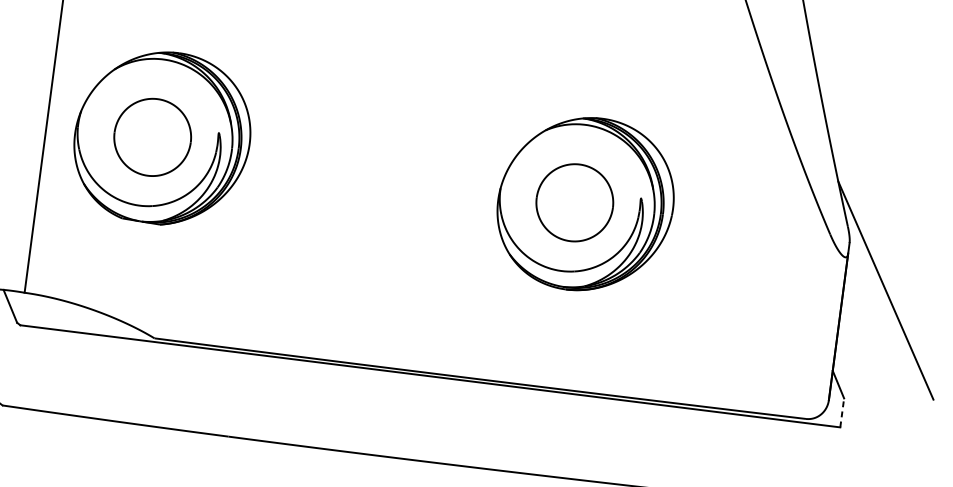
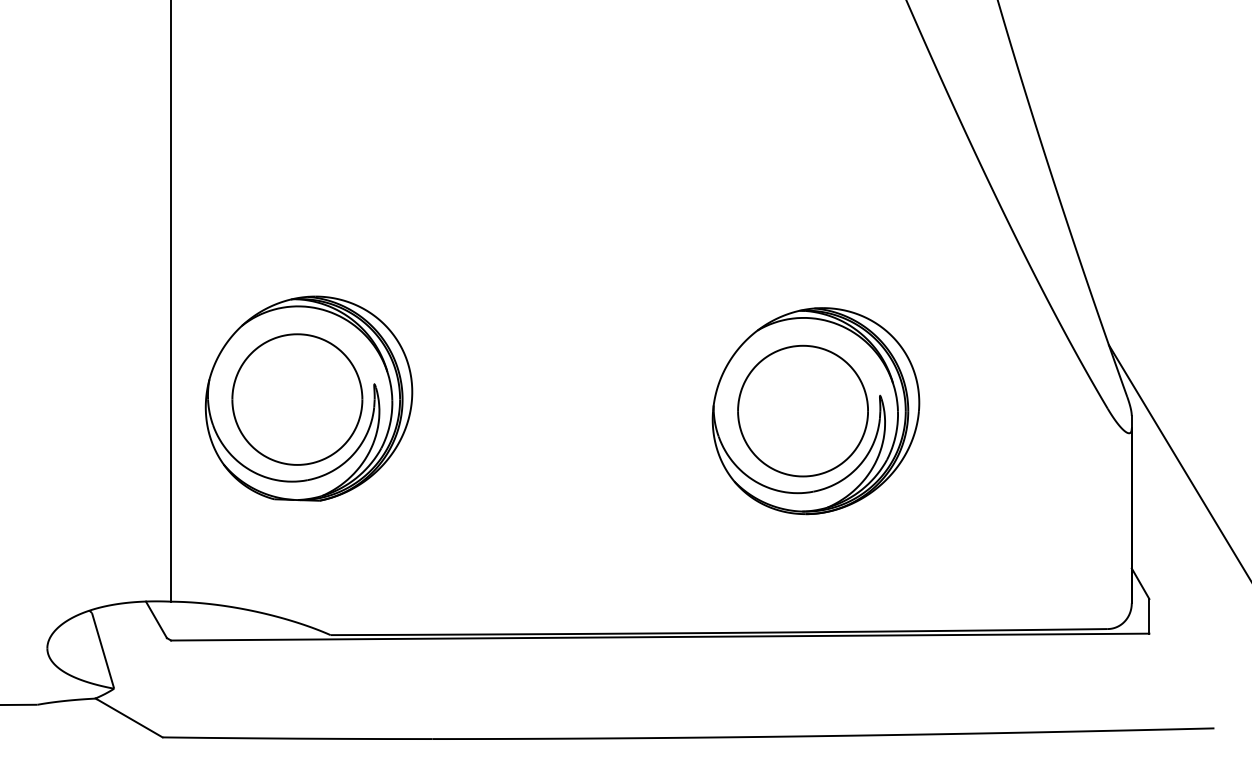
part: (152, 137) -> (297, 399), size x1.43
part: (574, 202) -> (802, 410), size x1.43
line: (842, 412) -> (1149, 615), dashed -> solid

